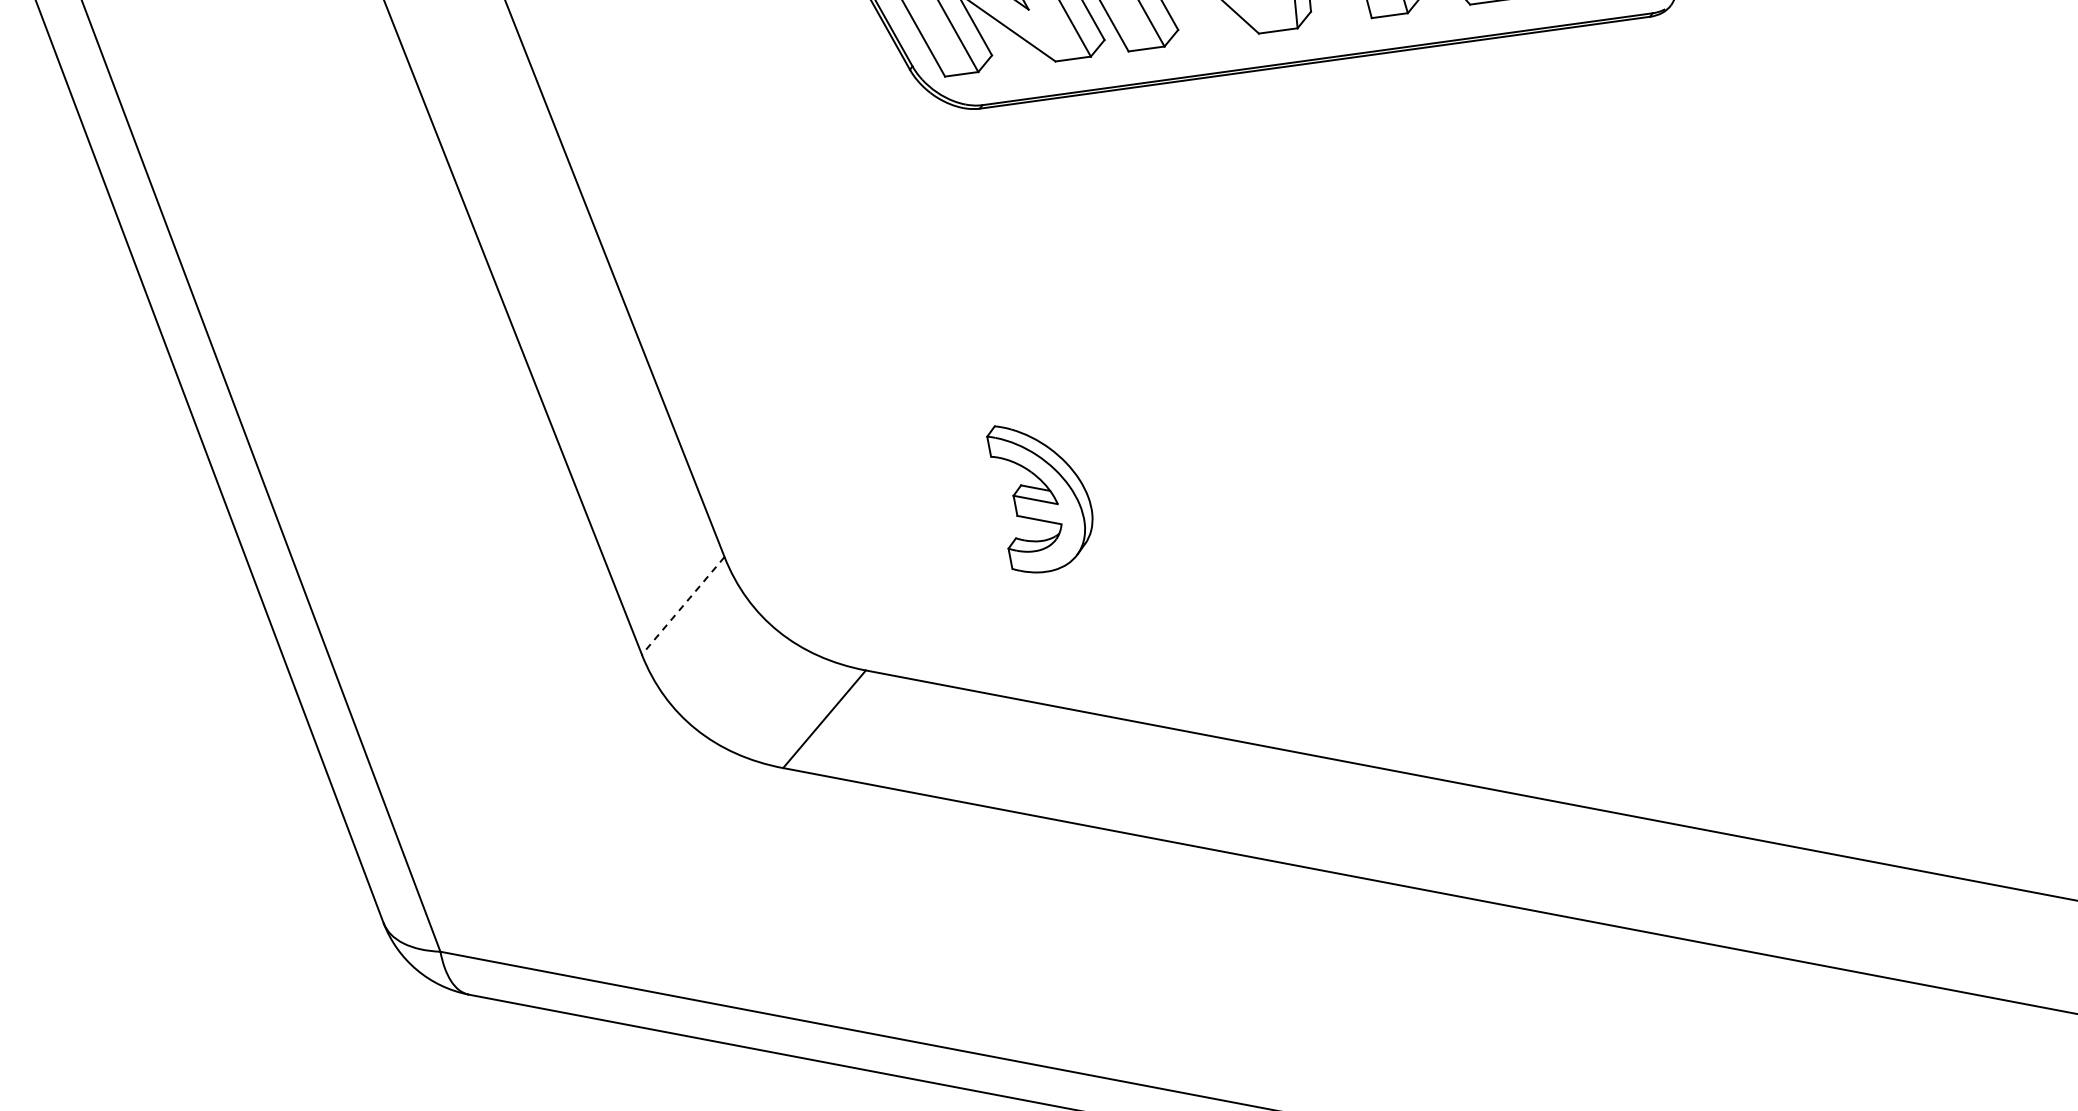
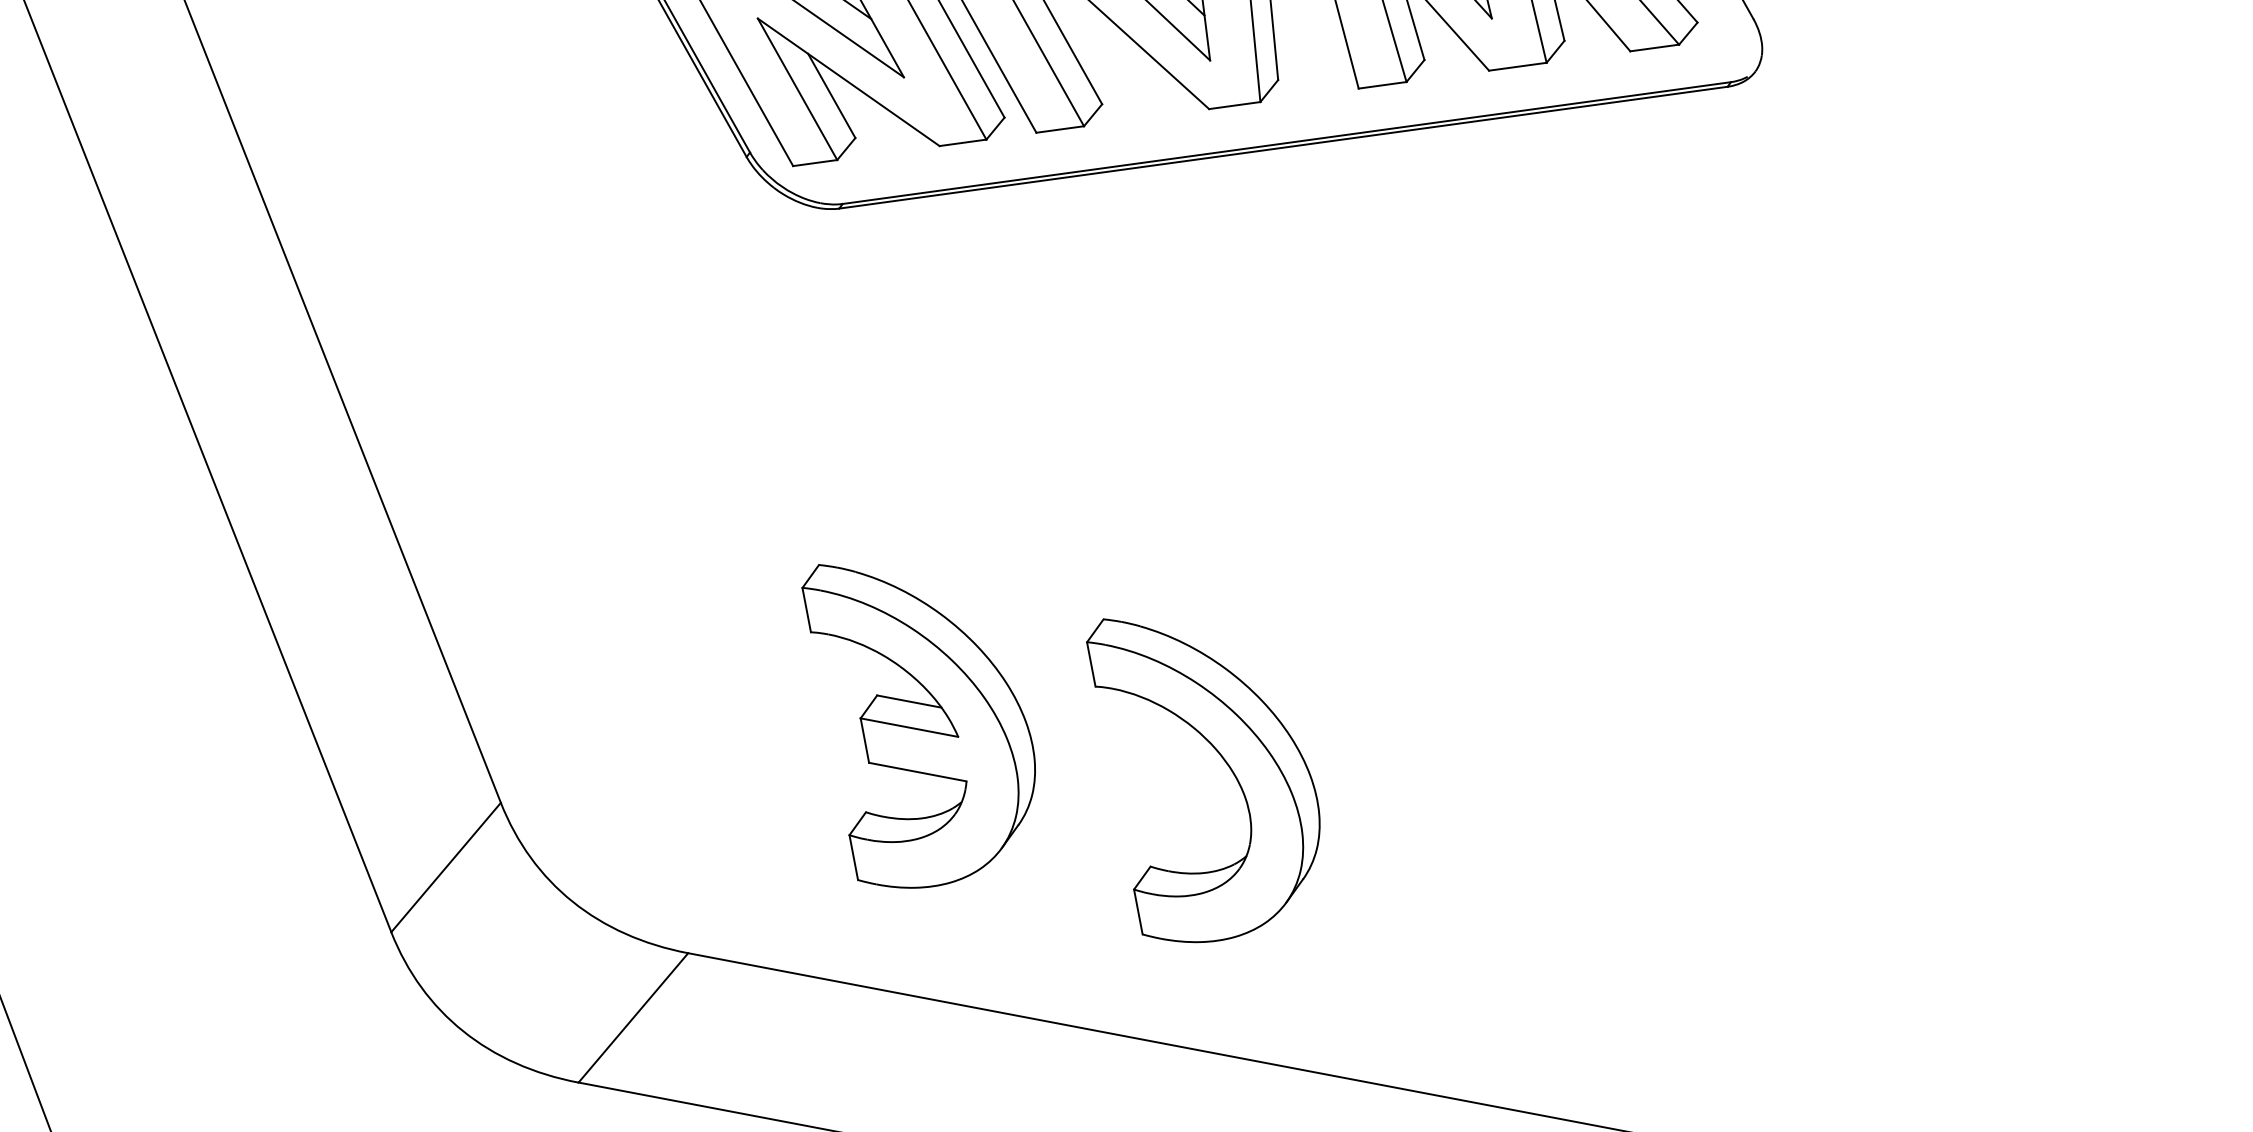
part: (1039, 499) -> (918, 726), size x1.67
part: (1272, 529) -> (1227, 766), added
line: (683, 605) -> (446, 867), dashed -> solid

